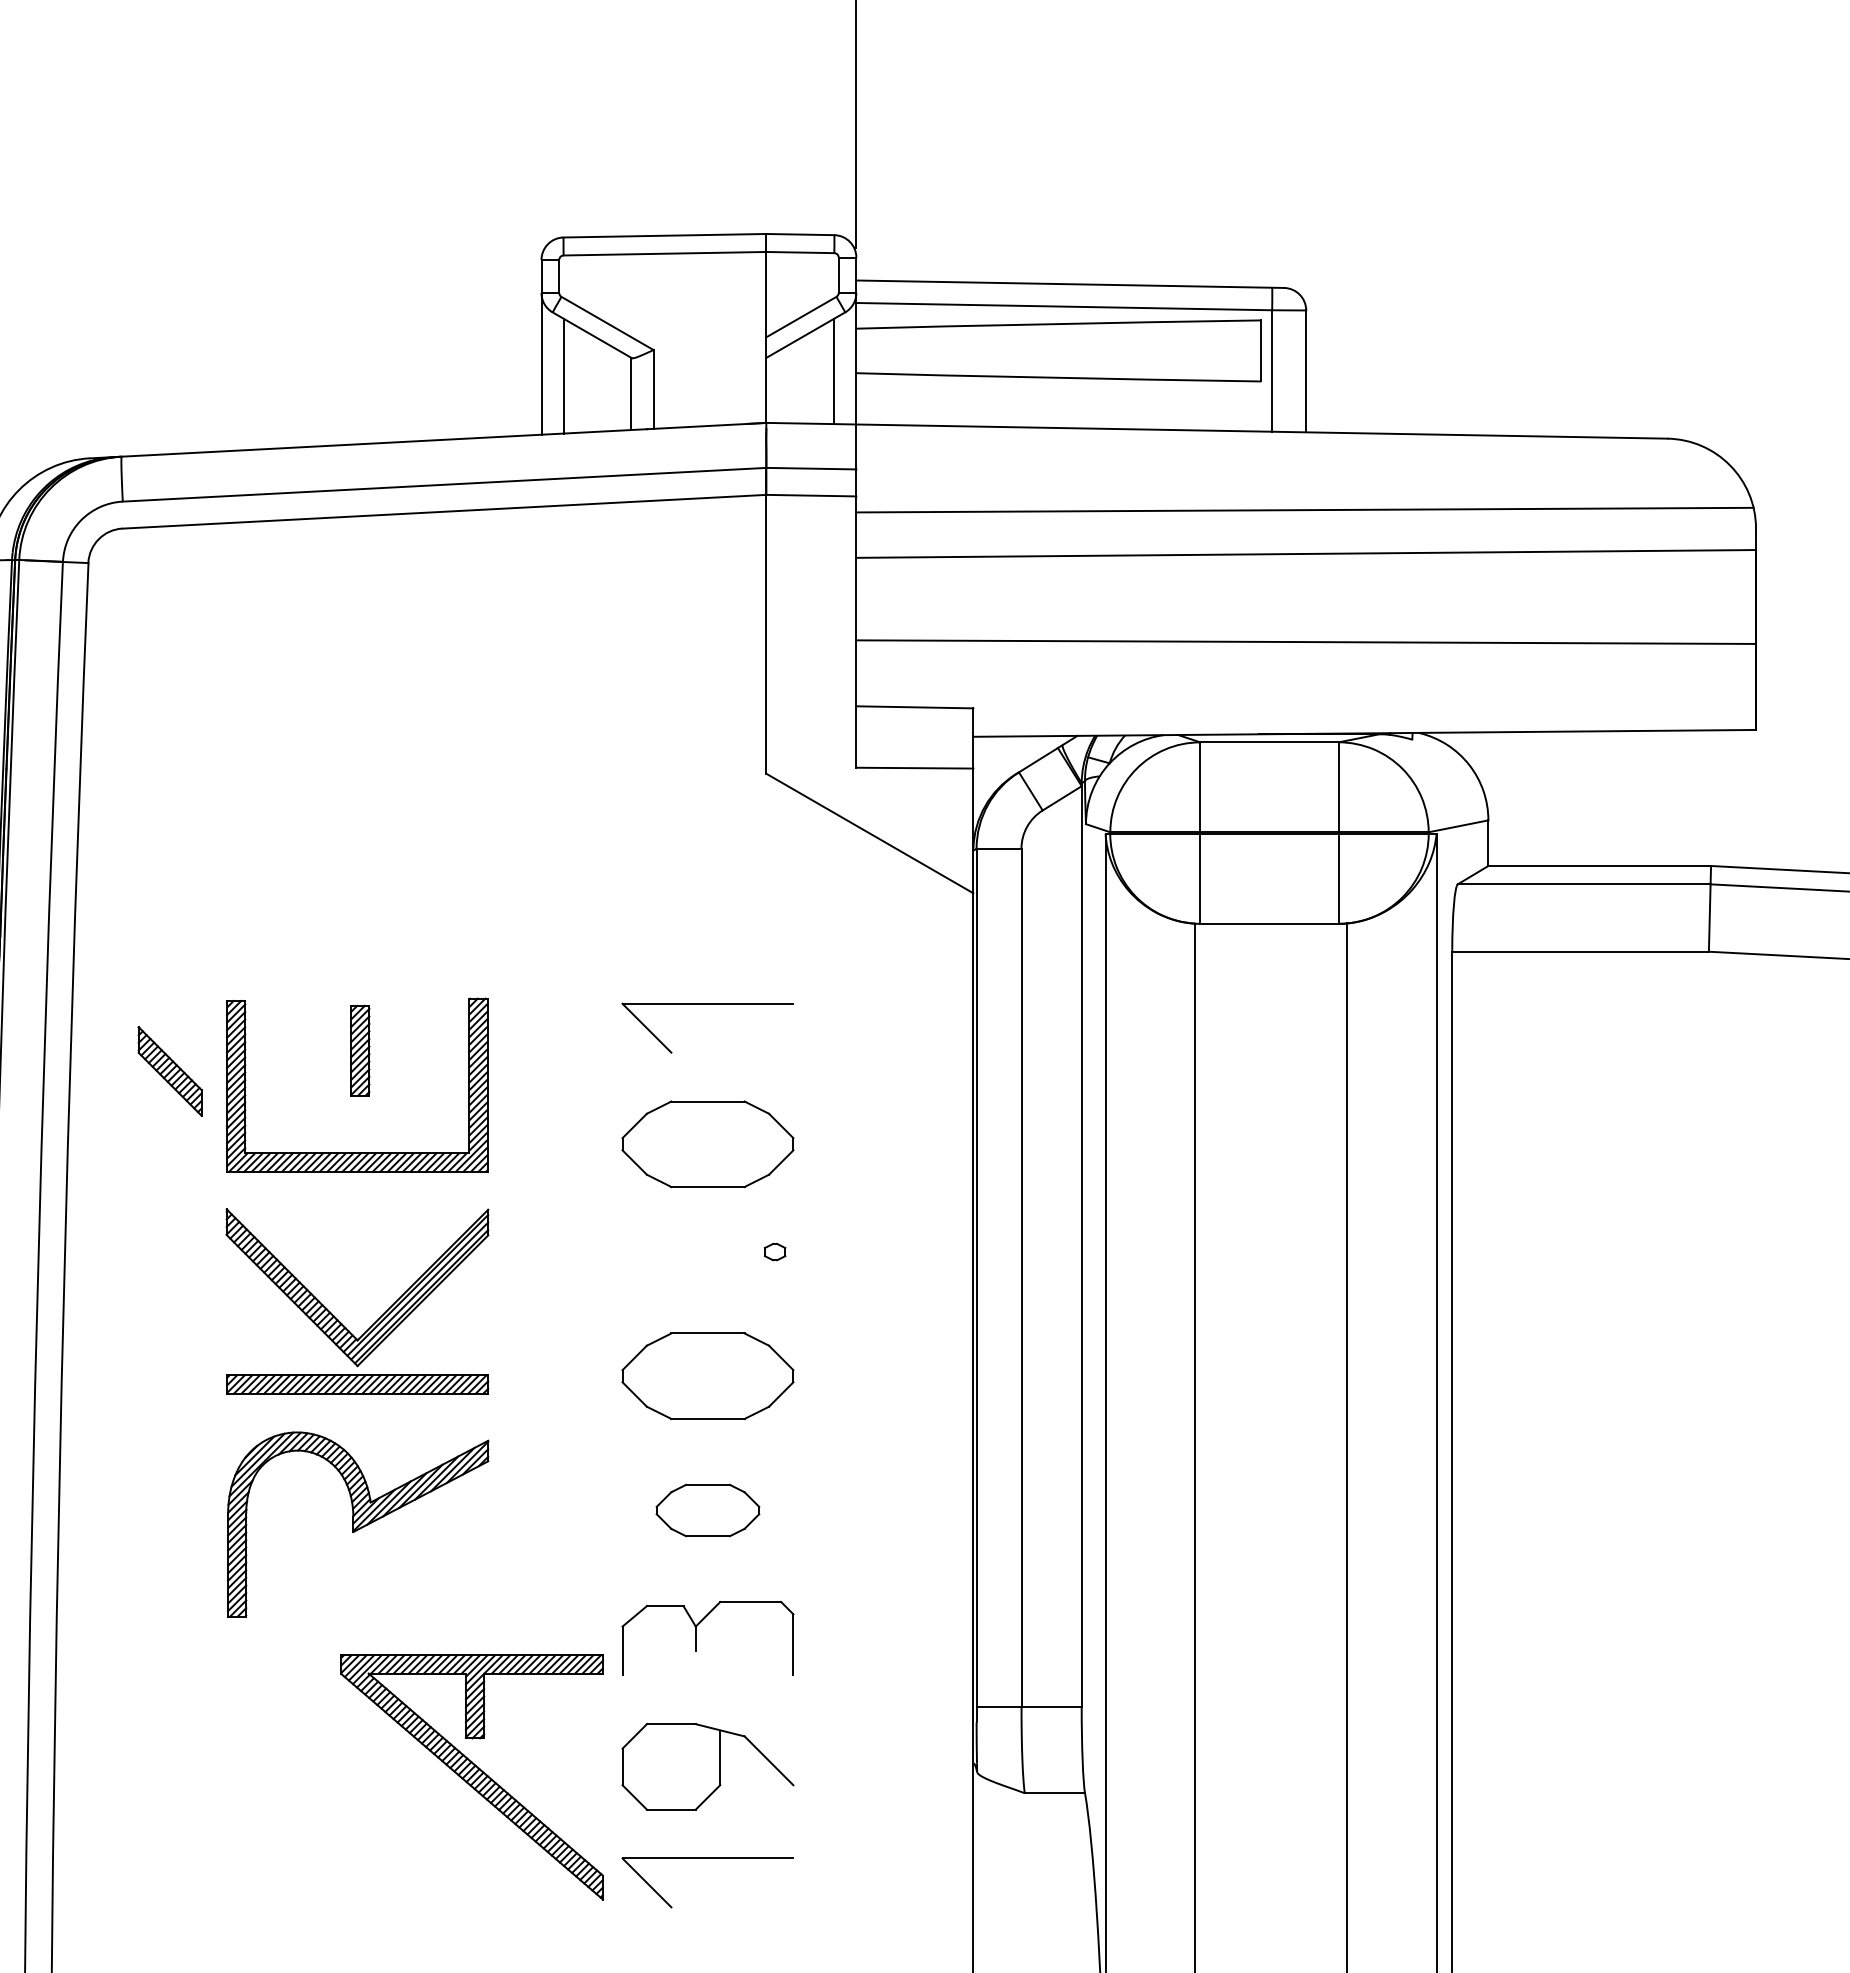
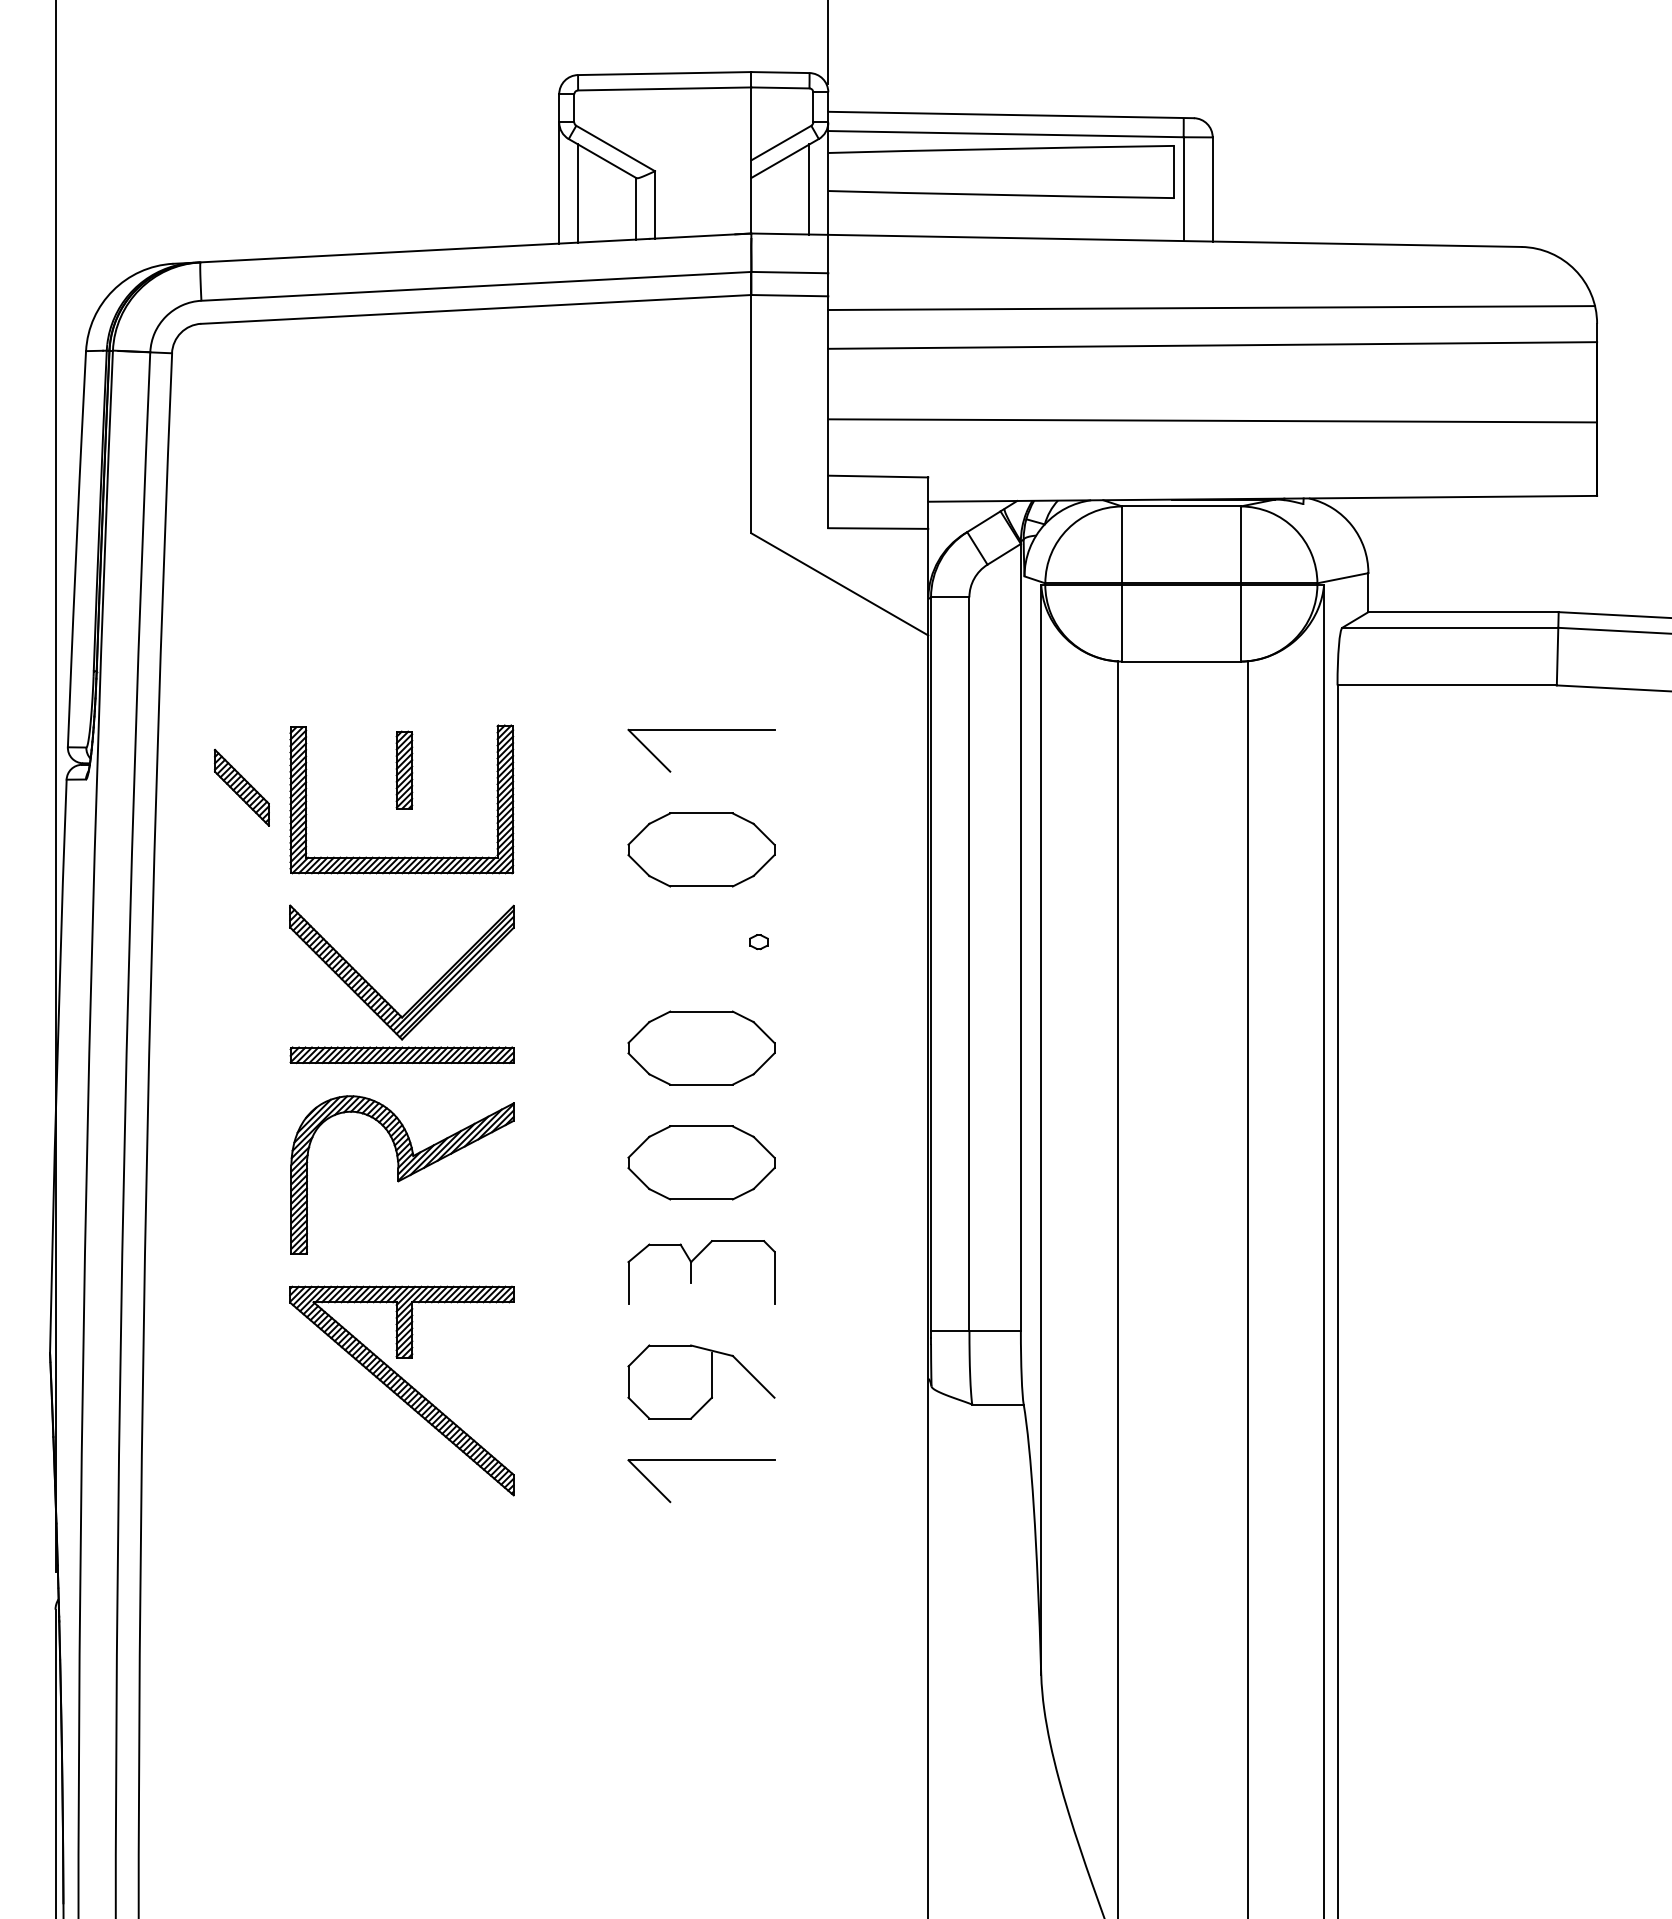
part: (707, 1510) -> (701, 1162), size x1.67
part: (471, 1776) -> (401, 1390), moved

